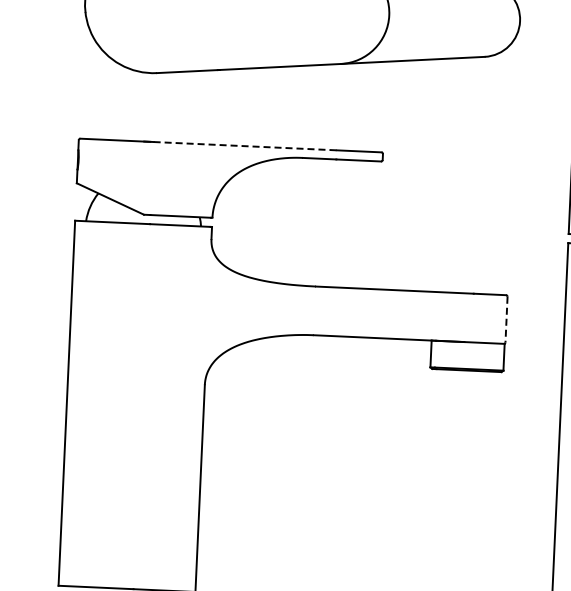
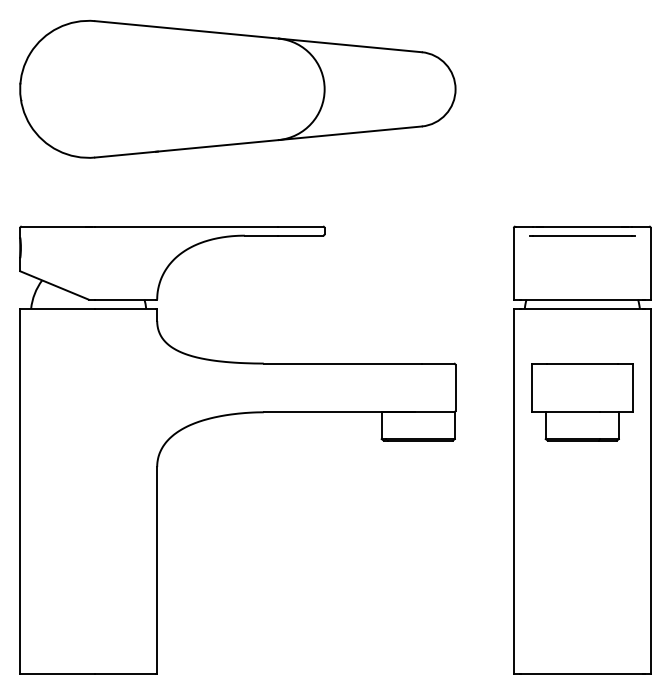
line: (245, 146) -> (186, 226), dashed -> solid
line: (506, 319) -> (455, 387), dashed -> solid

